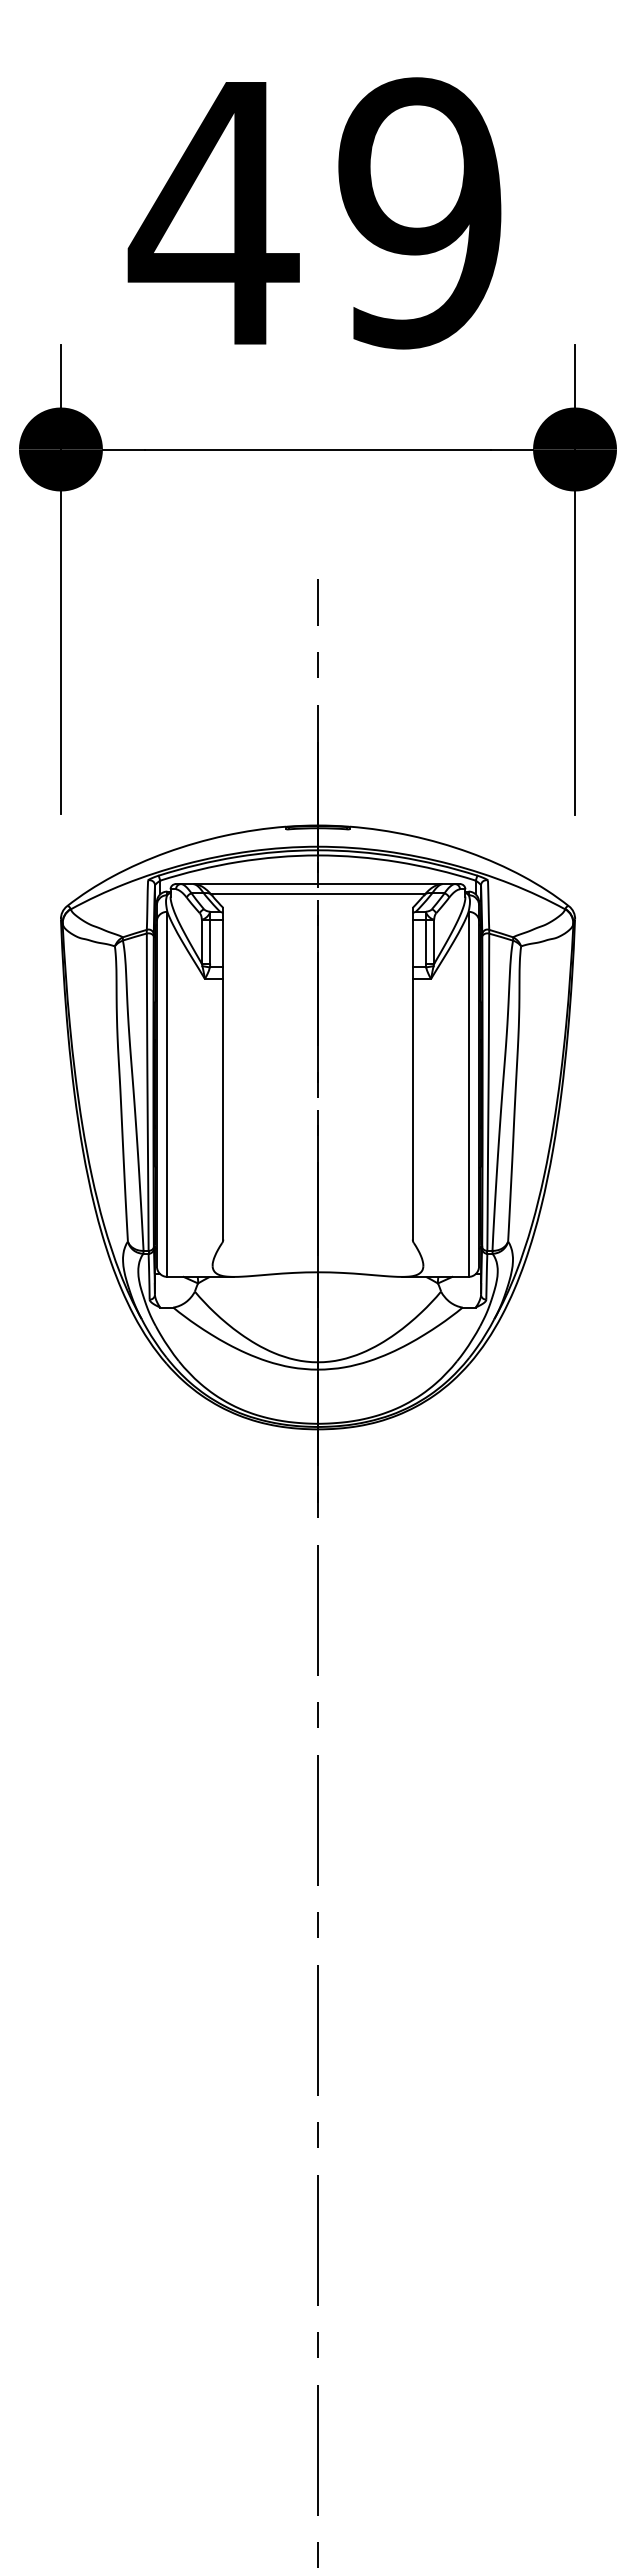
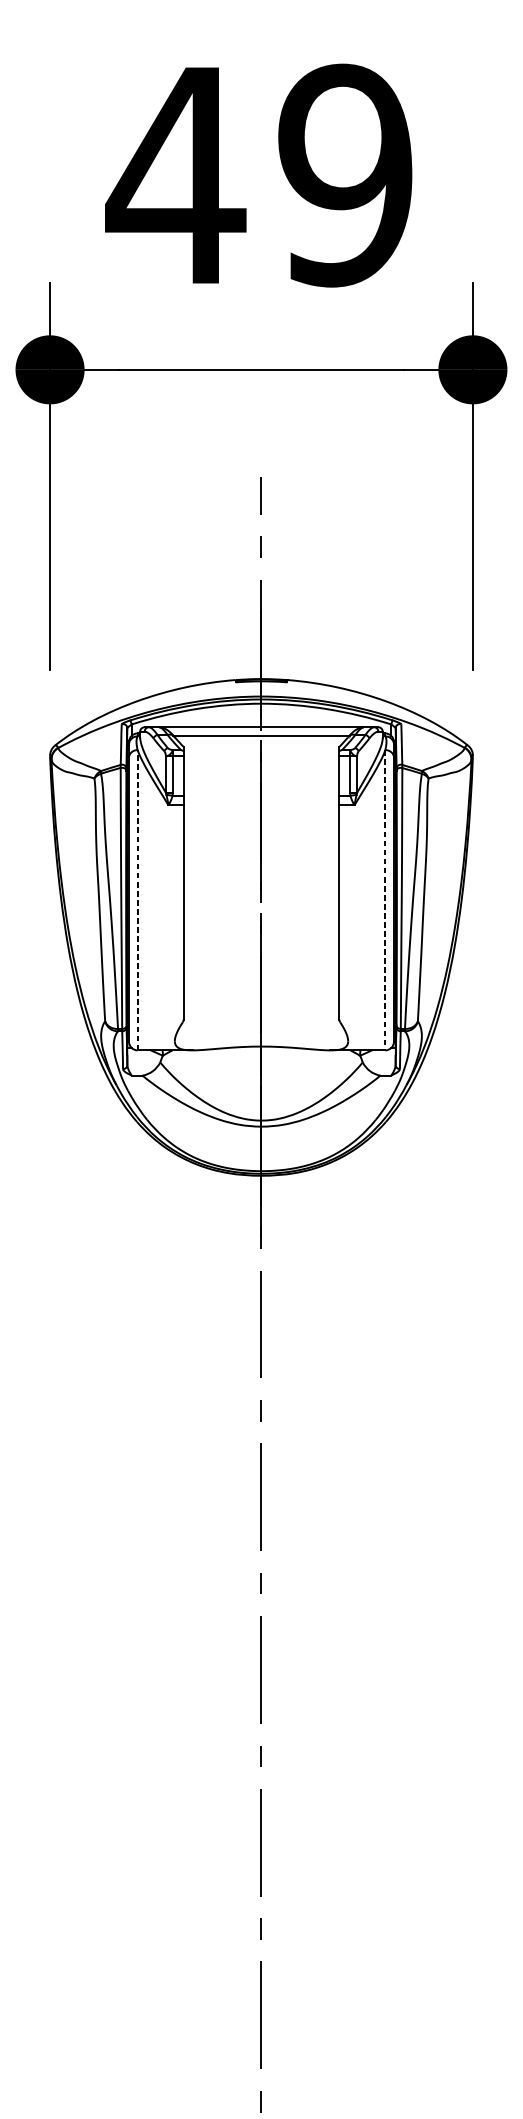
line: (167, 1094) -> (137, 900), solid -> dashed
line: (468, 1094) -> (385, 900), solid -> dashed

